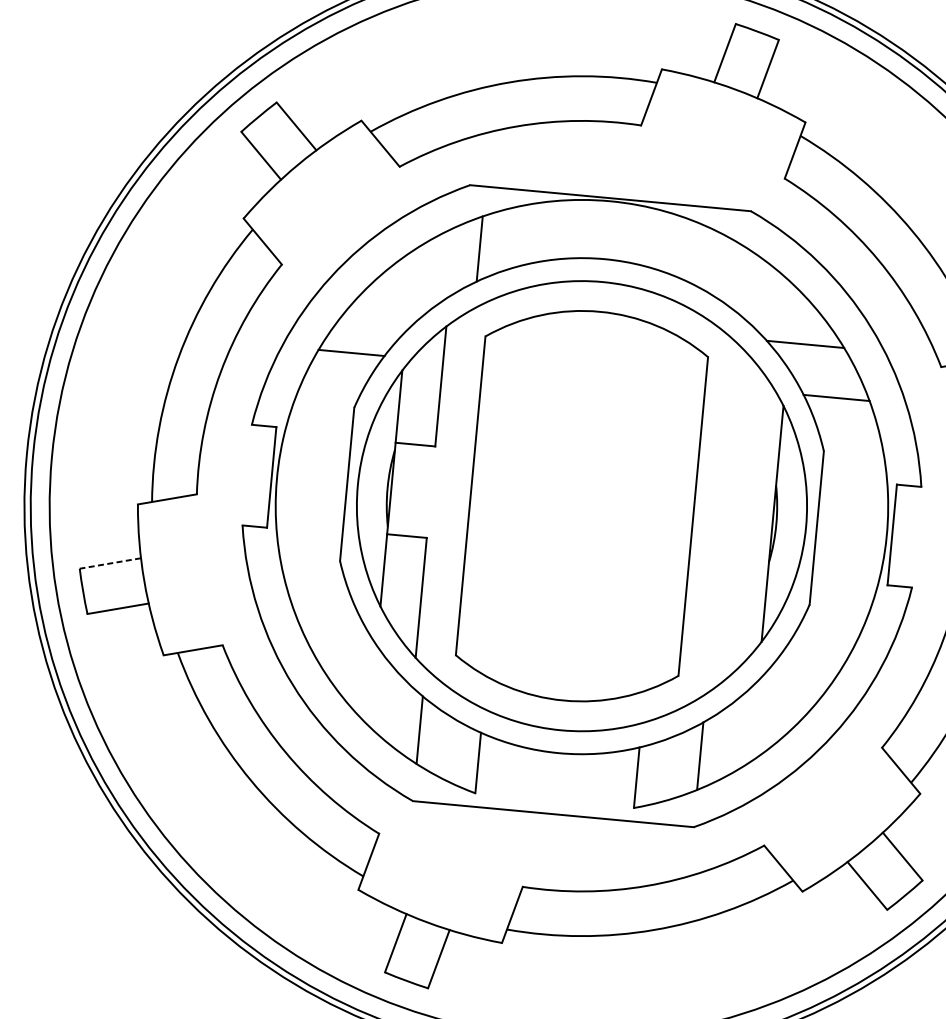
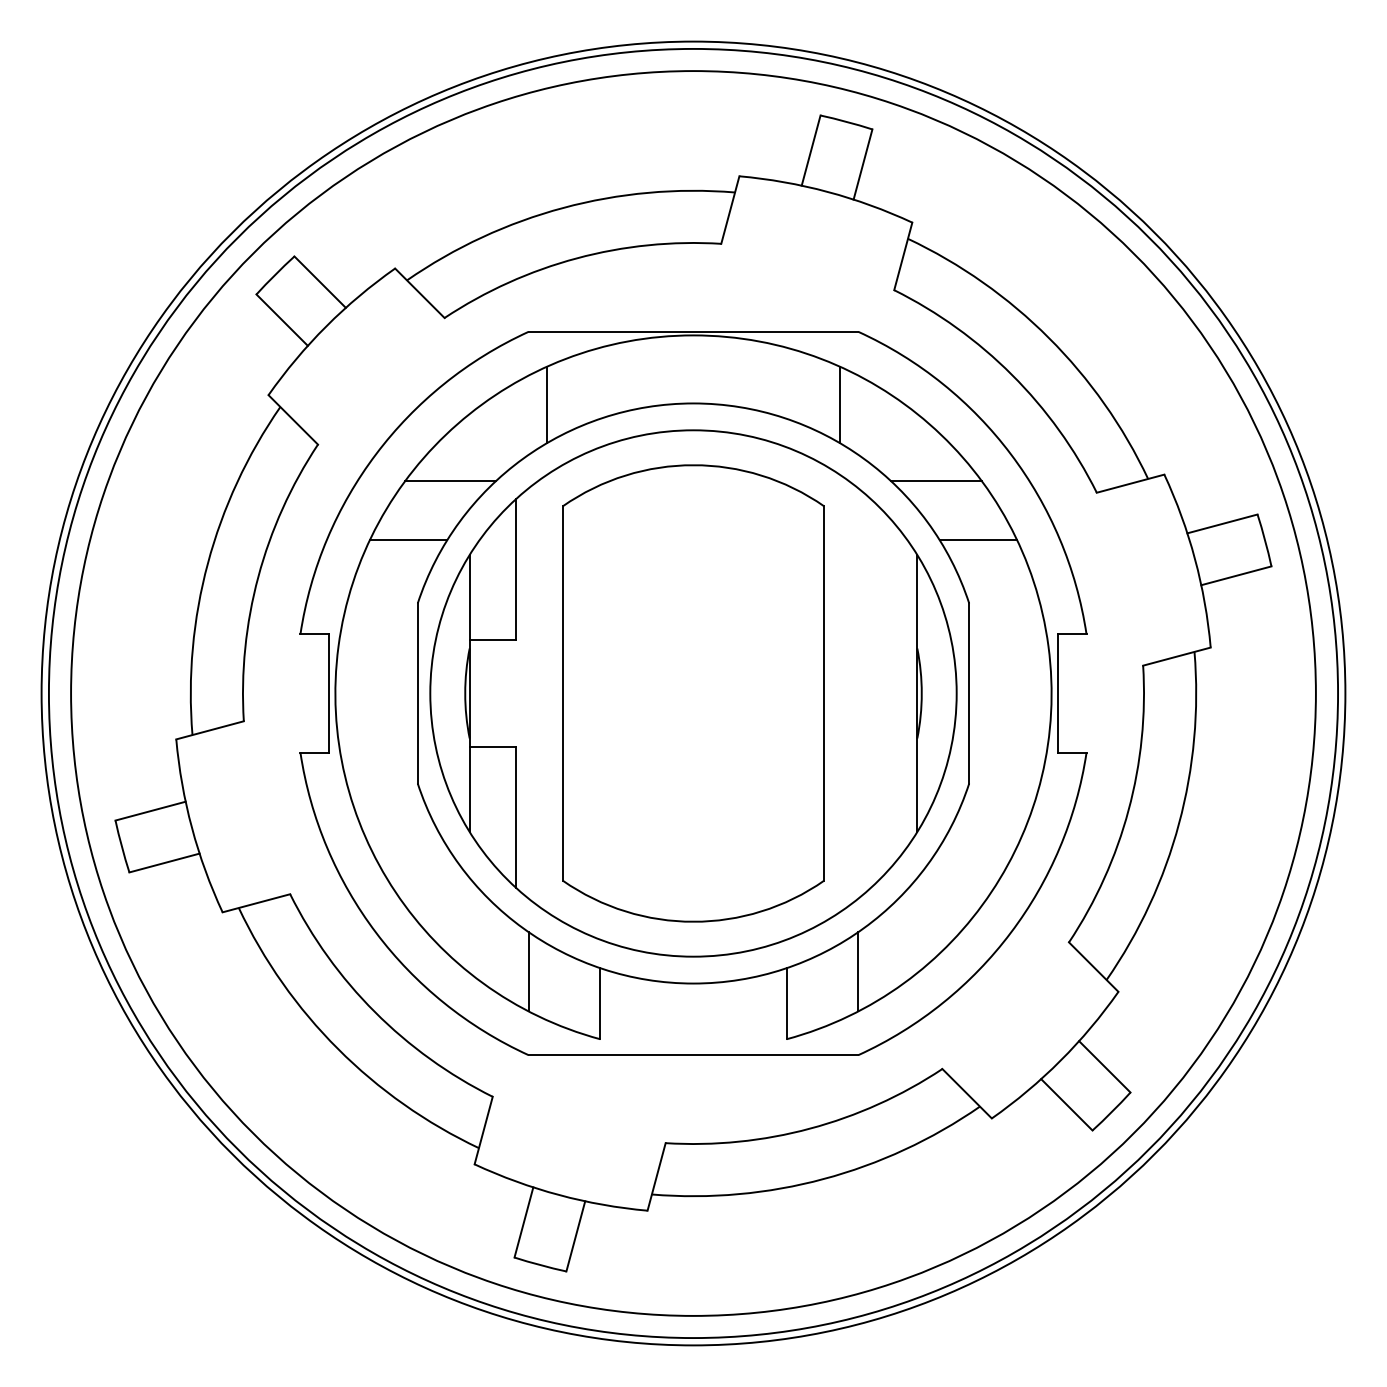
line: (729, 271) -> (840, 404), added
line: (391, 306) -> (450, 481), added
line: (110, 563) -> (150, 811), dashed -> solid

